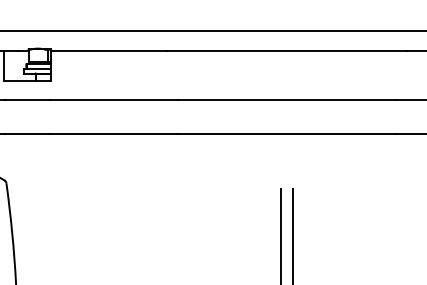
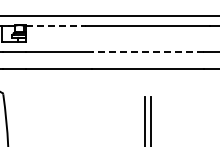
line: (109, 51) -> (56, 26), solid -> dashed
line: (286, 99) -> (147, 51), solid -> dashed

